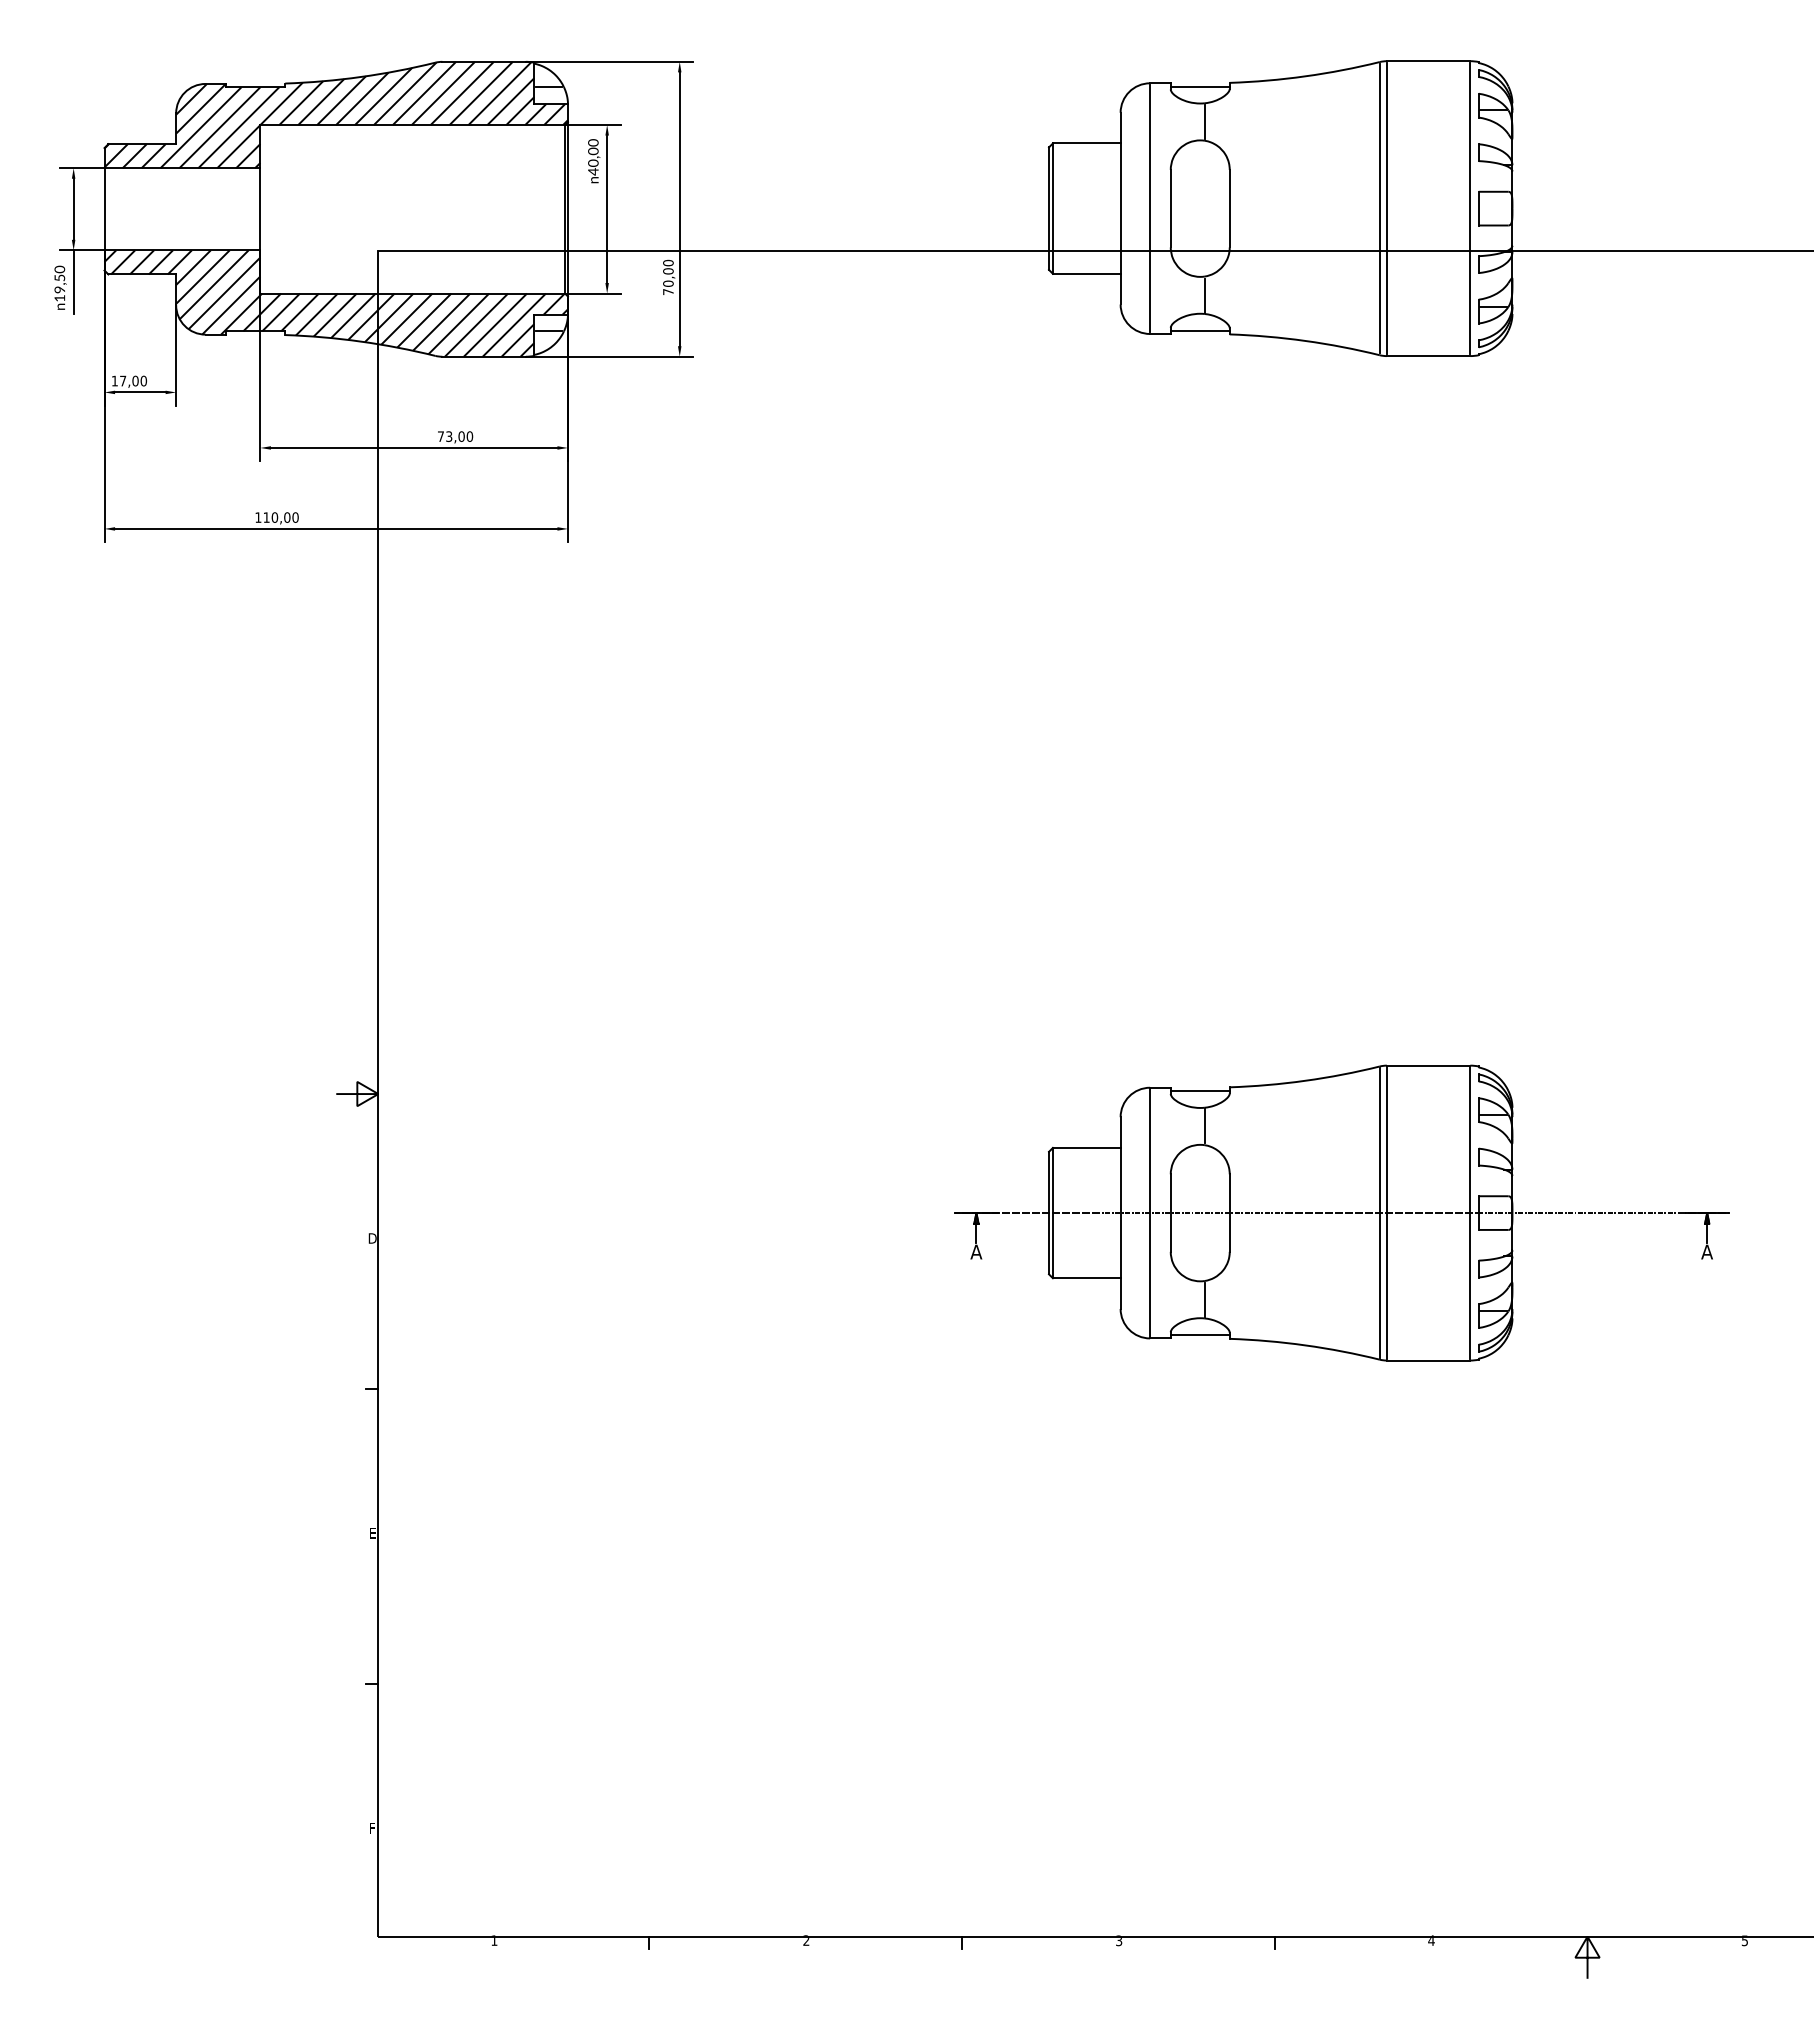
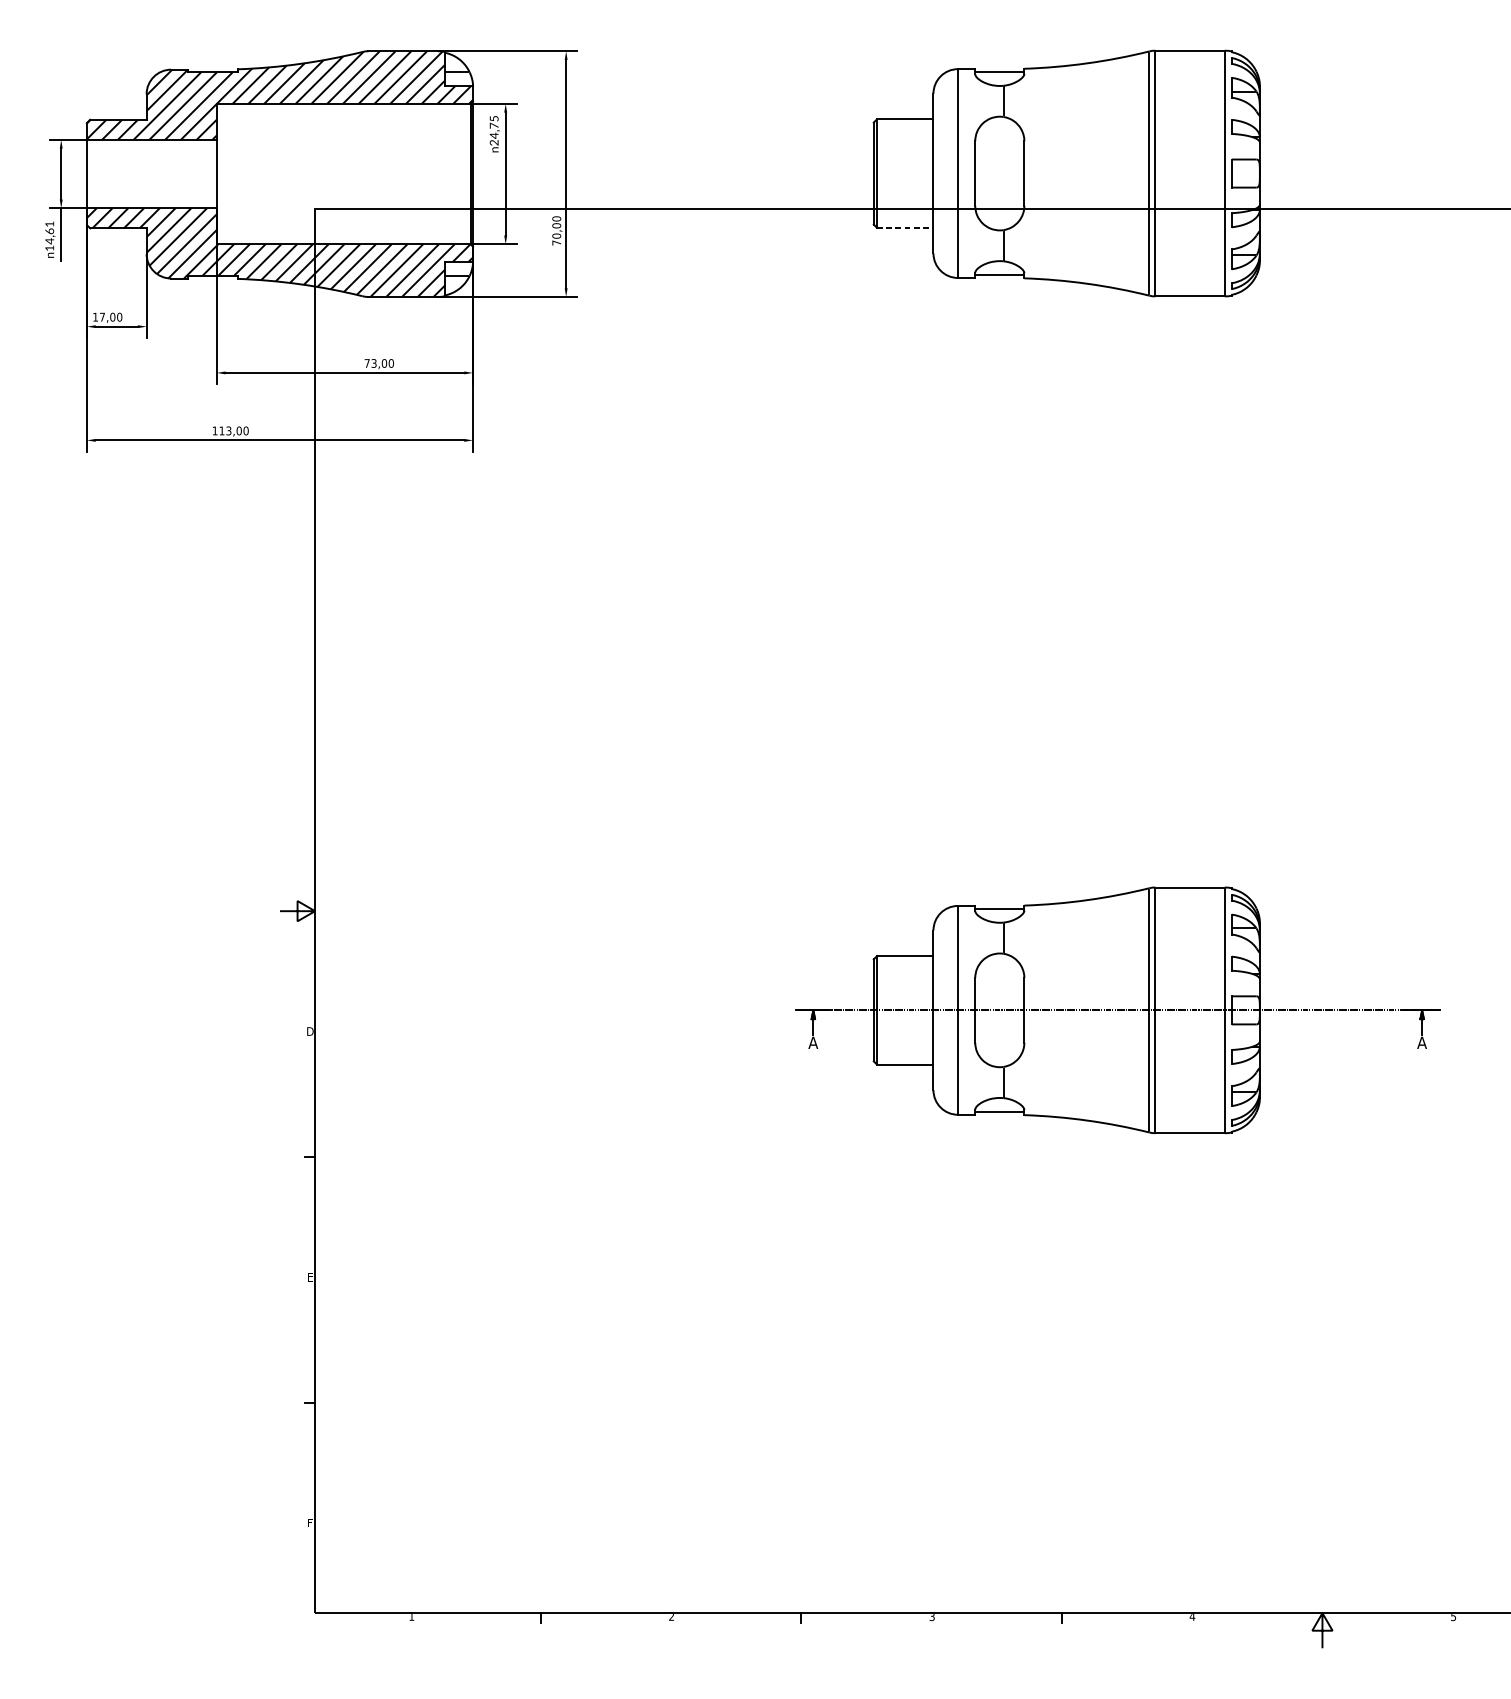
text: (593, 157) -> (494, 130), 40,00 -> 24,75
line: (1086, 273) -> (905, 227), solid -> dashed
text: (59, 279) -> (49, 232), 19,50 -> 14,61
text: (274, 517) -> (228, 430), 110,00 -> 113,00

